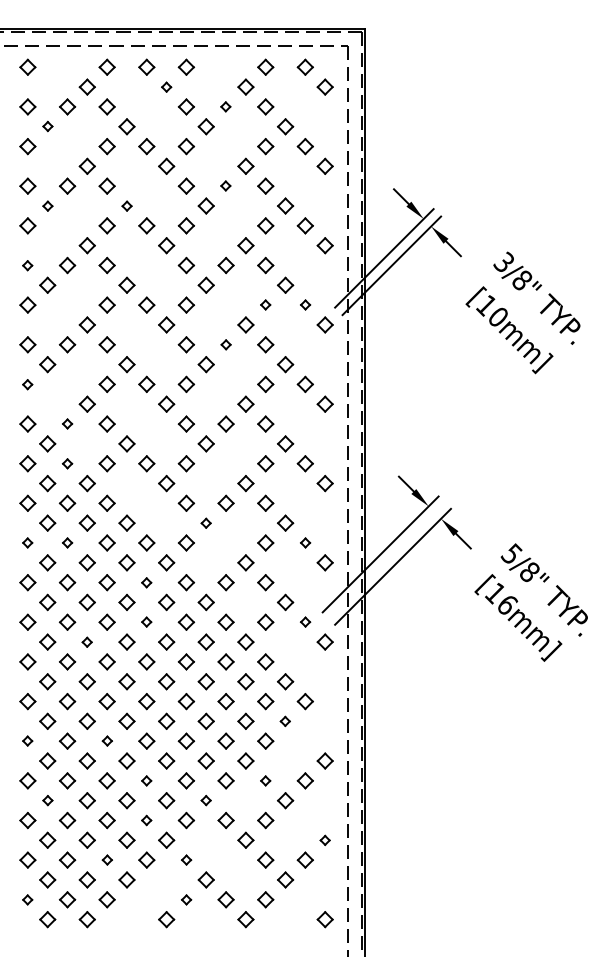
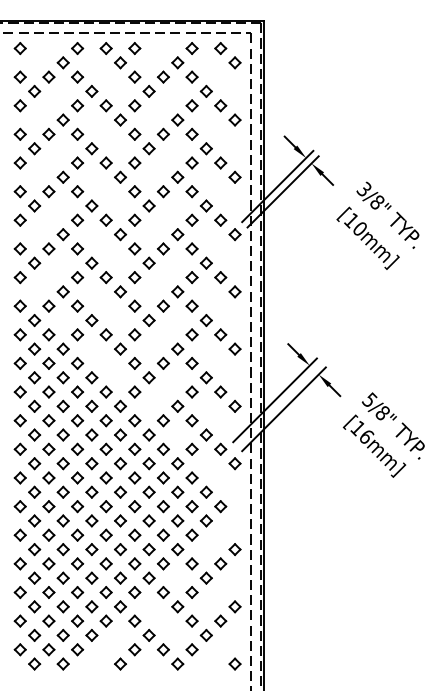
part: (166, 86) -> (120, 62), size x1.67
part: (224, 106) -> (162, 76), size x1.67
part: (47, 125) -> (34, 90), size x1.67
part: (224, 184) -> (162, 133), size x1.67
part: (47, 205) -> (34, 148), size x1.67
part: (126, 205) -> (91, 148), size x1.67
part: (26, 265) -> (19, 191), size x1.67
part: (264, 304) -> (191, 219), size x1.67
part: (305, 304) -> (220, 219), size x1.67
part: (226, 344) -> (163, 248), size x1.67
part: (26, 384) -> (19, 277), size x1.67
part: (66, 423) -> (48, 305), size x1.67
part: (66, 463) -> (48, 334), size x1.67
part: (205, 522) -> (148, 377), size x1.67
part: (26, 542) -> (19, 391), size x1.67
part: (66, 542) -> (48, 391), size x1.67
part: (305, 542) -> (220, 391), size x1.67
part: (145, 582) -> (105, 420), size x1.67
part: (145, 621) -> (105, 448), size x1.67
part: (305, 621) -> (220, 448), size x1.67
part: (86, 641) -> (62, 463), size x1.67
part: (284, 720) -> (205, 520), size x1.67
part: (26, 740) -> (19, 534), size x1.67
part: (107, 740) -> (77, 534), size x1.67
part: (145, 780) -> (105, 563), size x1.67
part: (264, 780) -> (191, 563), size x1.67
part: (47, 799) -> (34, 577), size x1.67
part: (205, 799) -> (148, 577), size x1.67
part: (145, 820) -> (105, 592), size x1.67
part: (324, 839) -> (234, 606), size x1.67
part: (107, 859) -> (77, 620), size x1.67
part: (186, 859) -> (134, 620), size x1.67
part: (26, 899) -> (19, 649), size x1.67
part: (186, 899) -> (134, 649), size x1.67

